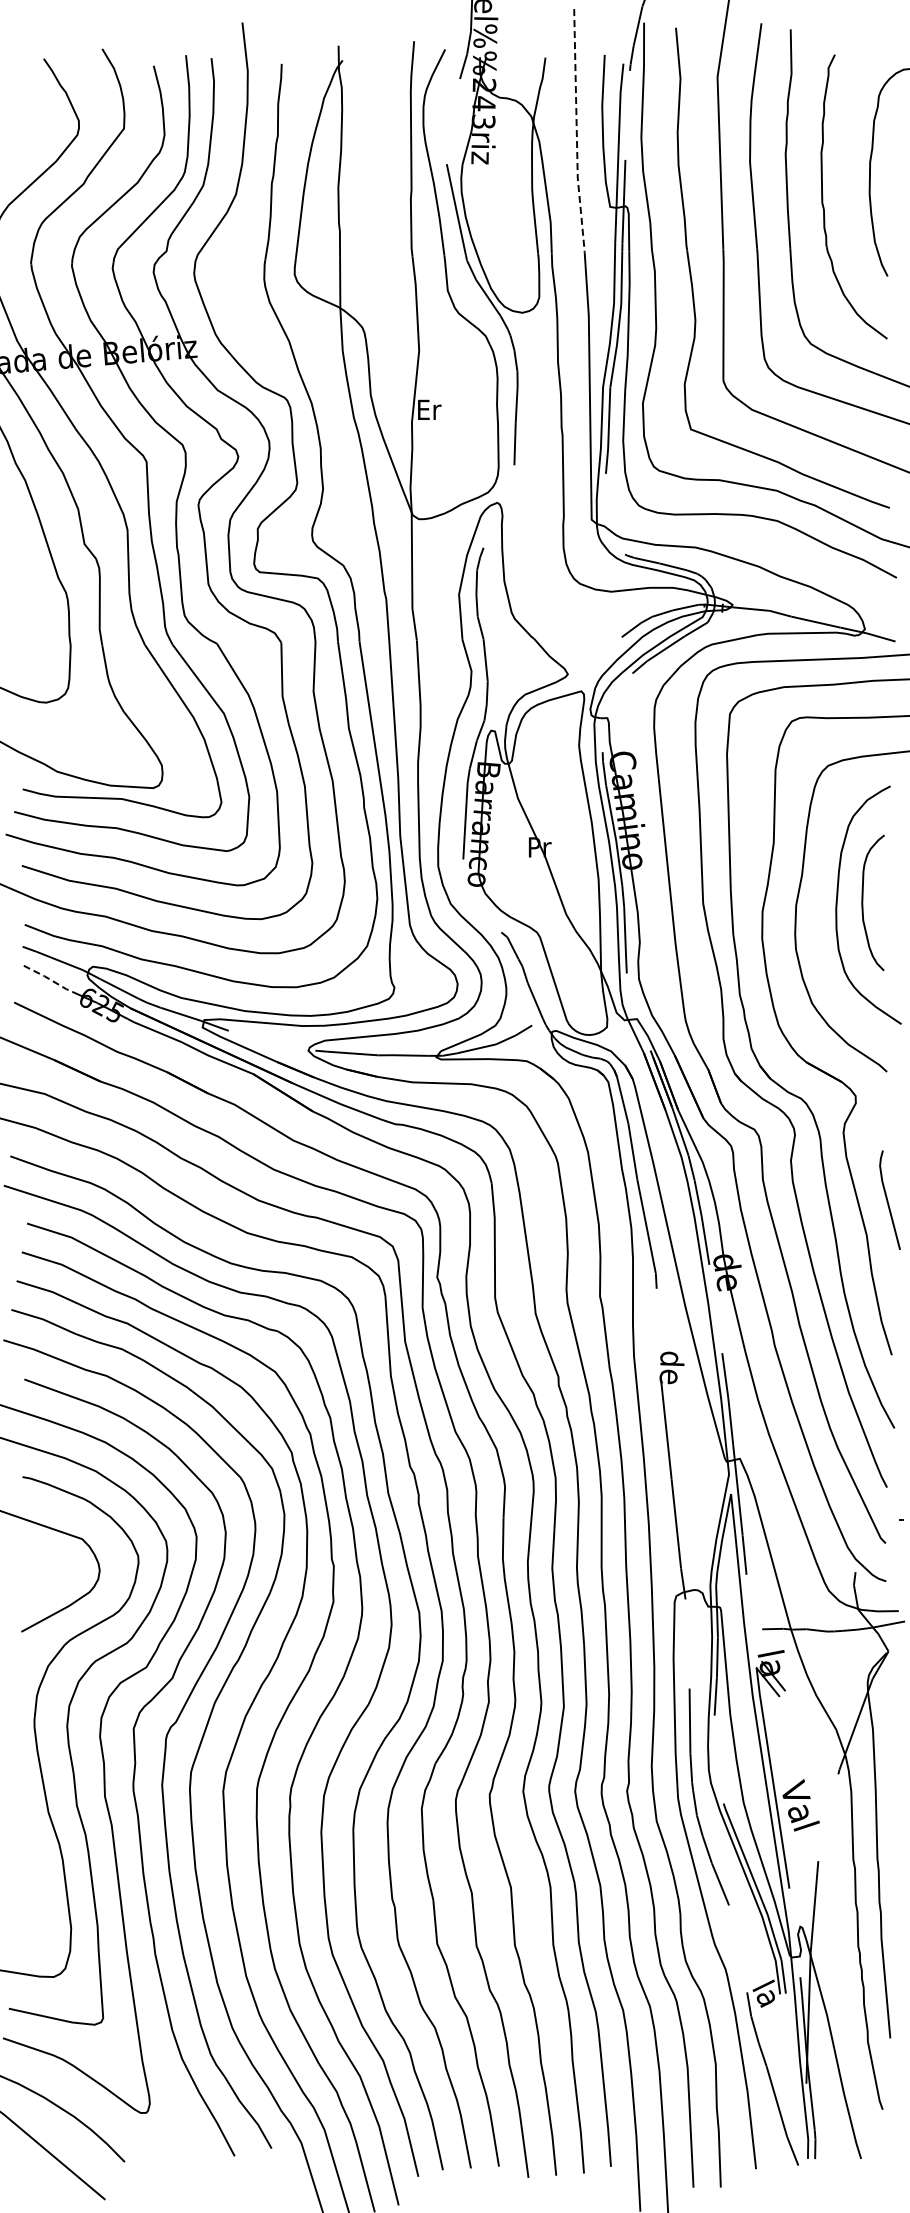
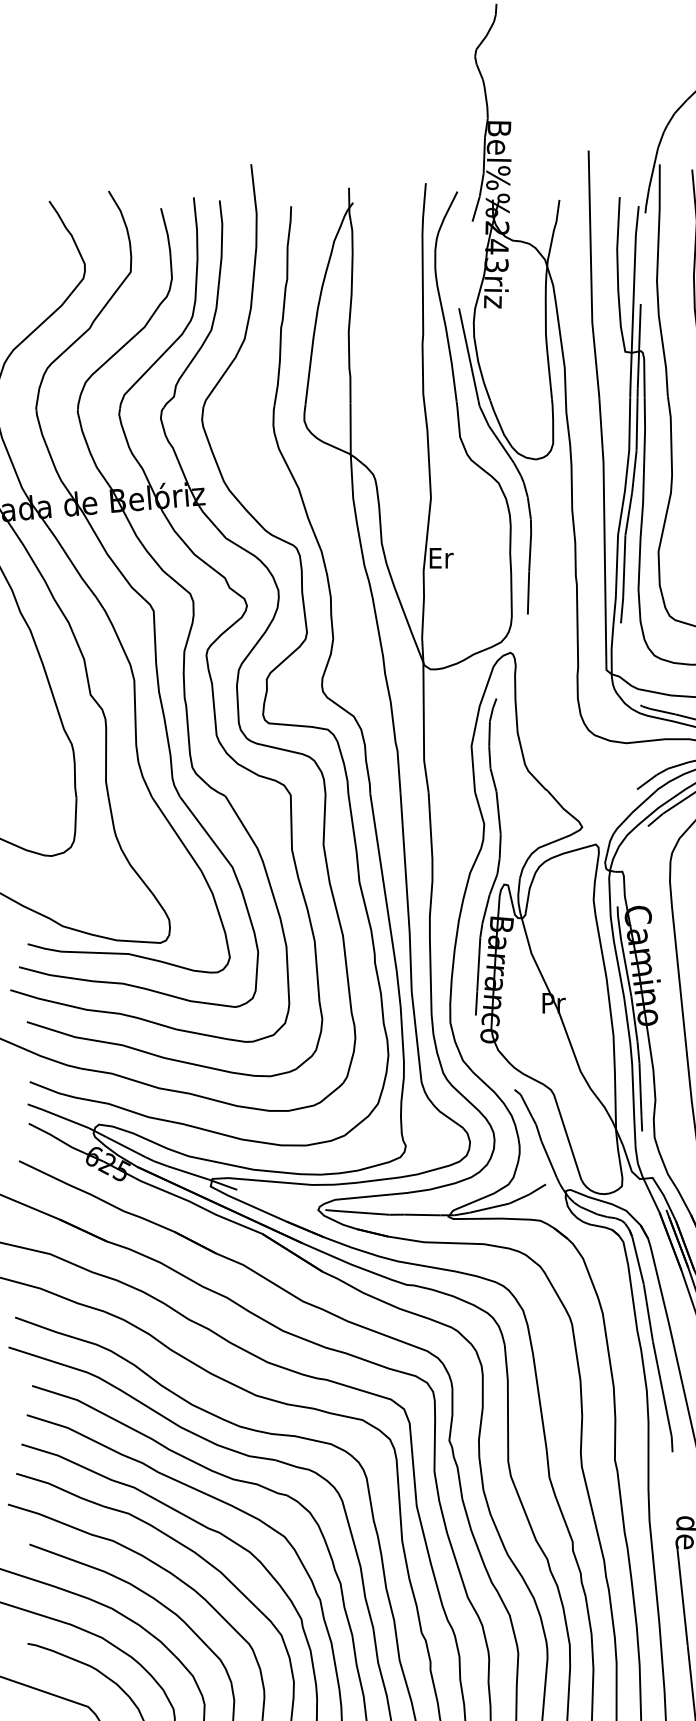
line: (576, 133) -> (591, 277), dashed -> solid
line: (51, 980) -> (56, 1138), dashed -> solid

